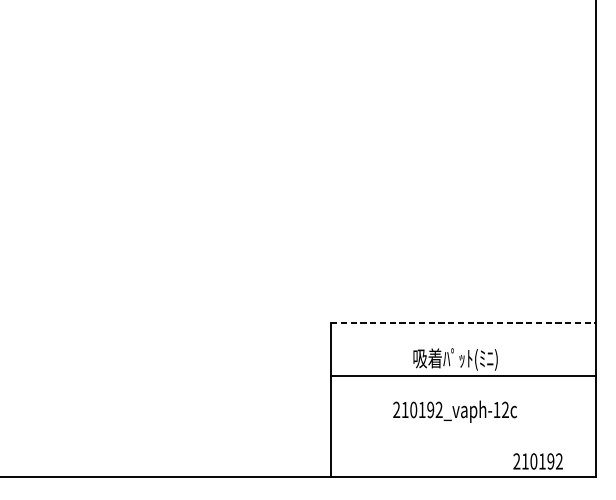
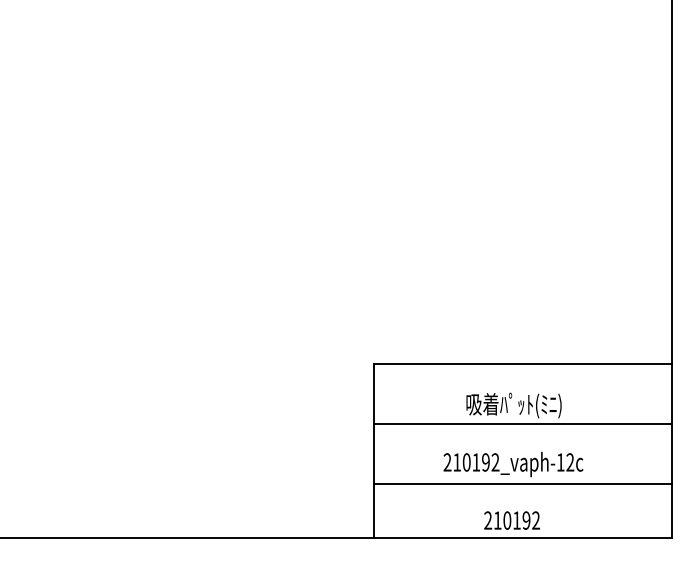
line: (464, 323) -> (523, 364), dashed -> solid
line: (463, 428) -> (522, 483), added
text: (537, 461) -> (511, 520), moved

